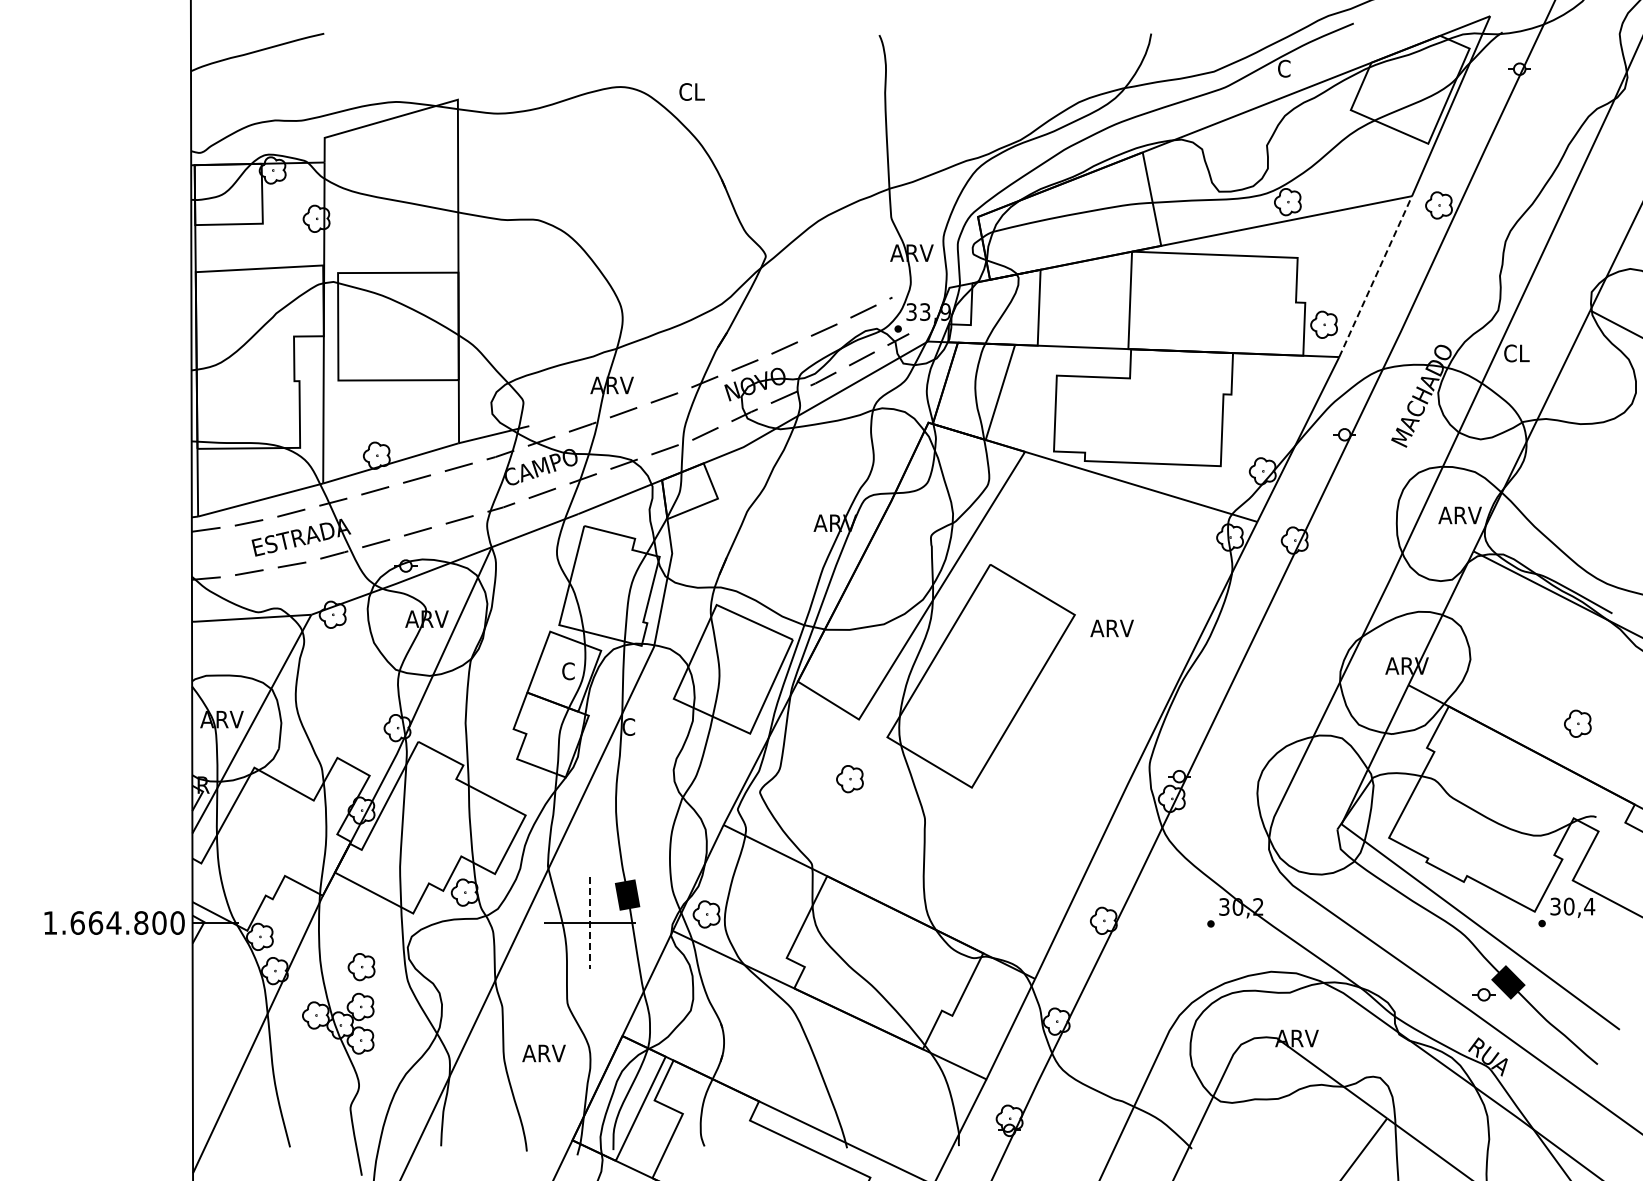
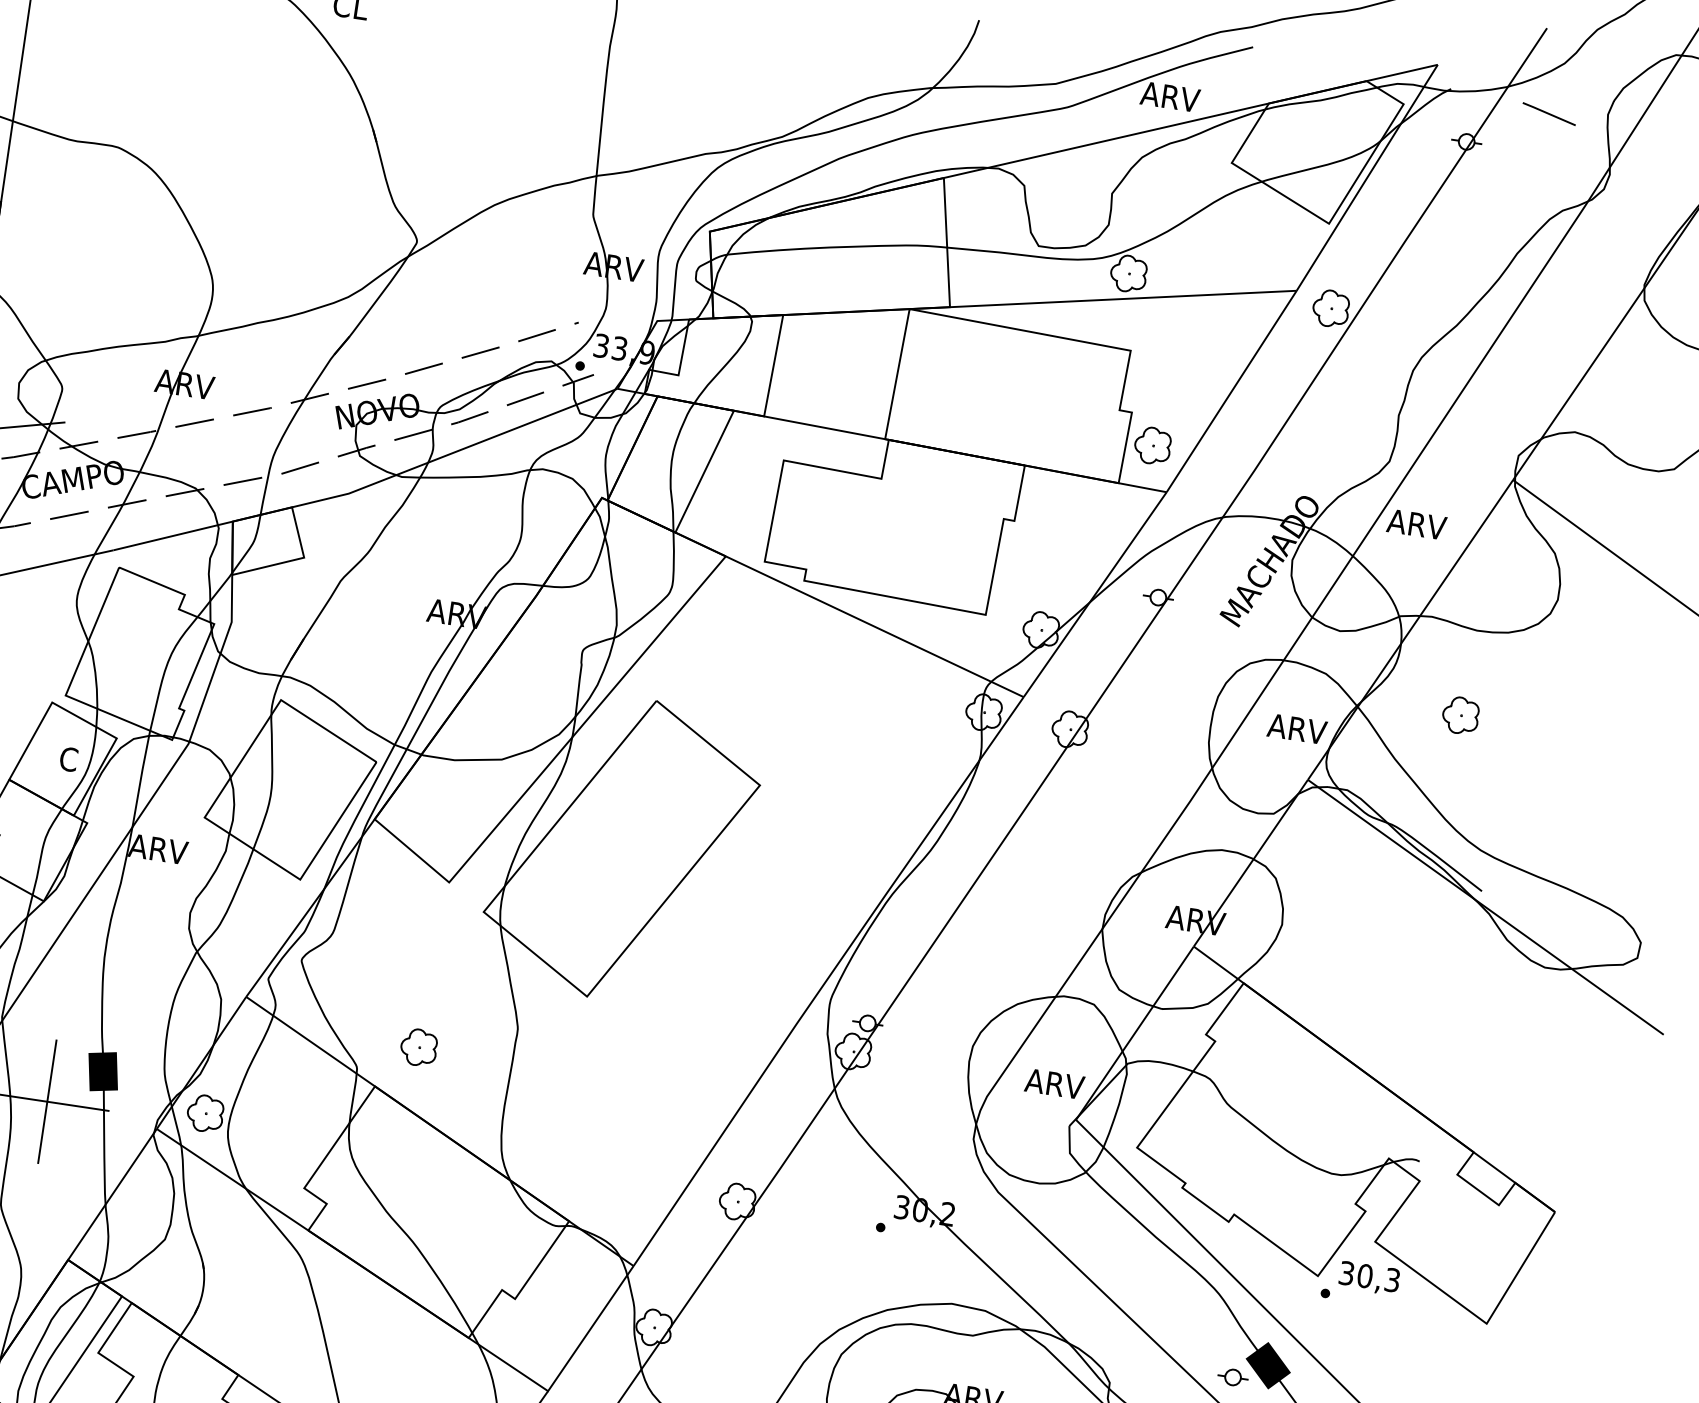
line: (1576, 40) -> (1548, 114), added
text: (1298, 68) -> (1169, 96), C -> ARV
line: (1375, 276) -> (1231, 391), dashed -> solid
text: (1524, 353) -> (1416, 524), CL -> ARV
text: (1111, 628) -> (1053, 1083), moved
part: (1577, 723) -> (1460, 715), moved
text: (643, 726) -> (158, 848), C -> ARV
part: (849, 779) -> (418, 1047), moved
text: (1589, 906) -> (1392, 1280), 30,4 -> 30,3
line: (590, 923) -> (47, 1102), dashed -> solid

